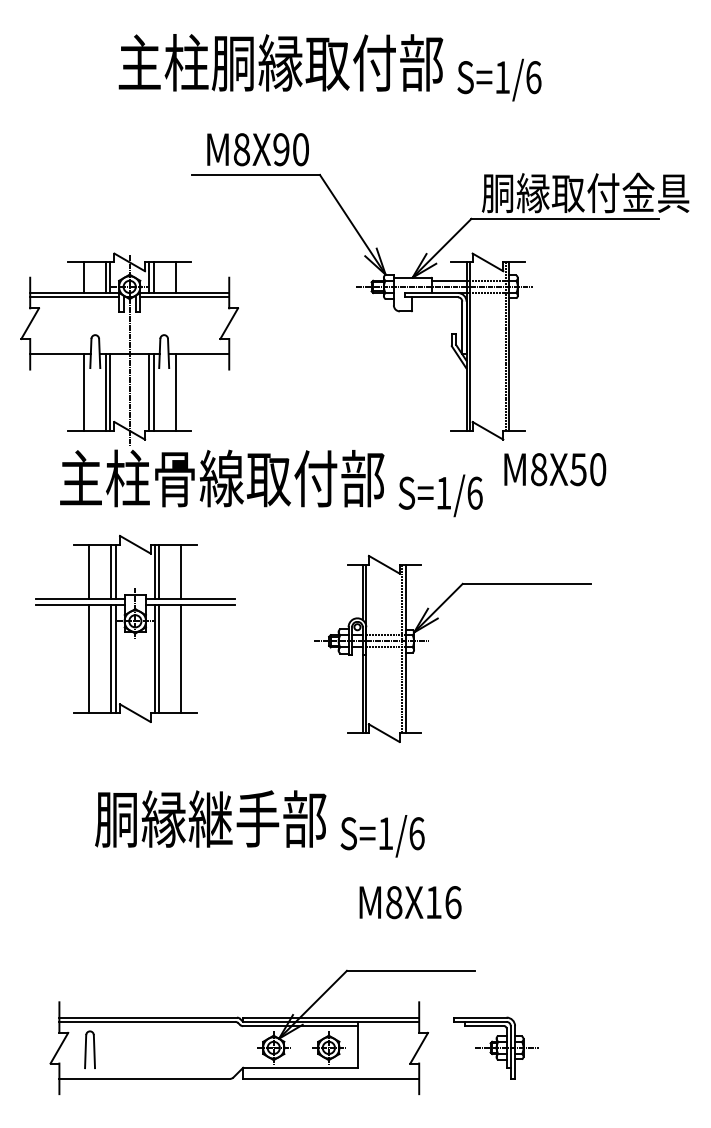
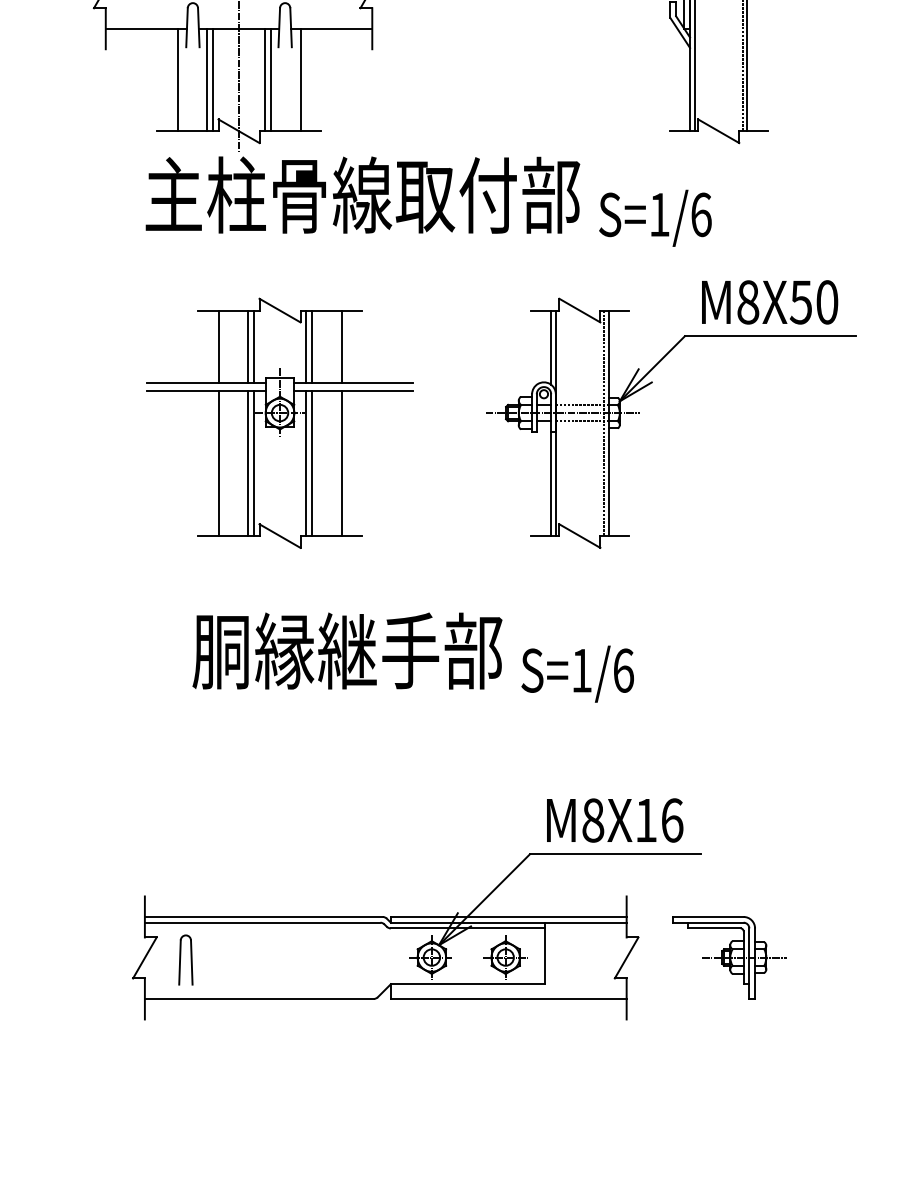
text: (555, 469) -> (770, 302), moved
part: (135, 628) -> (280, 422), moved
text: (410, 902) -> (614, 820), moved

